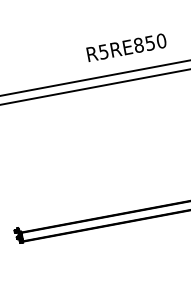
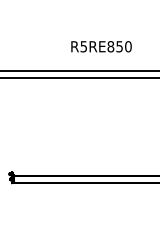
text: (126, 47) -> (101, 46), moved

